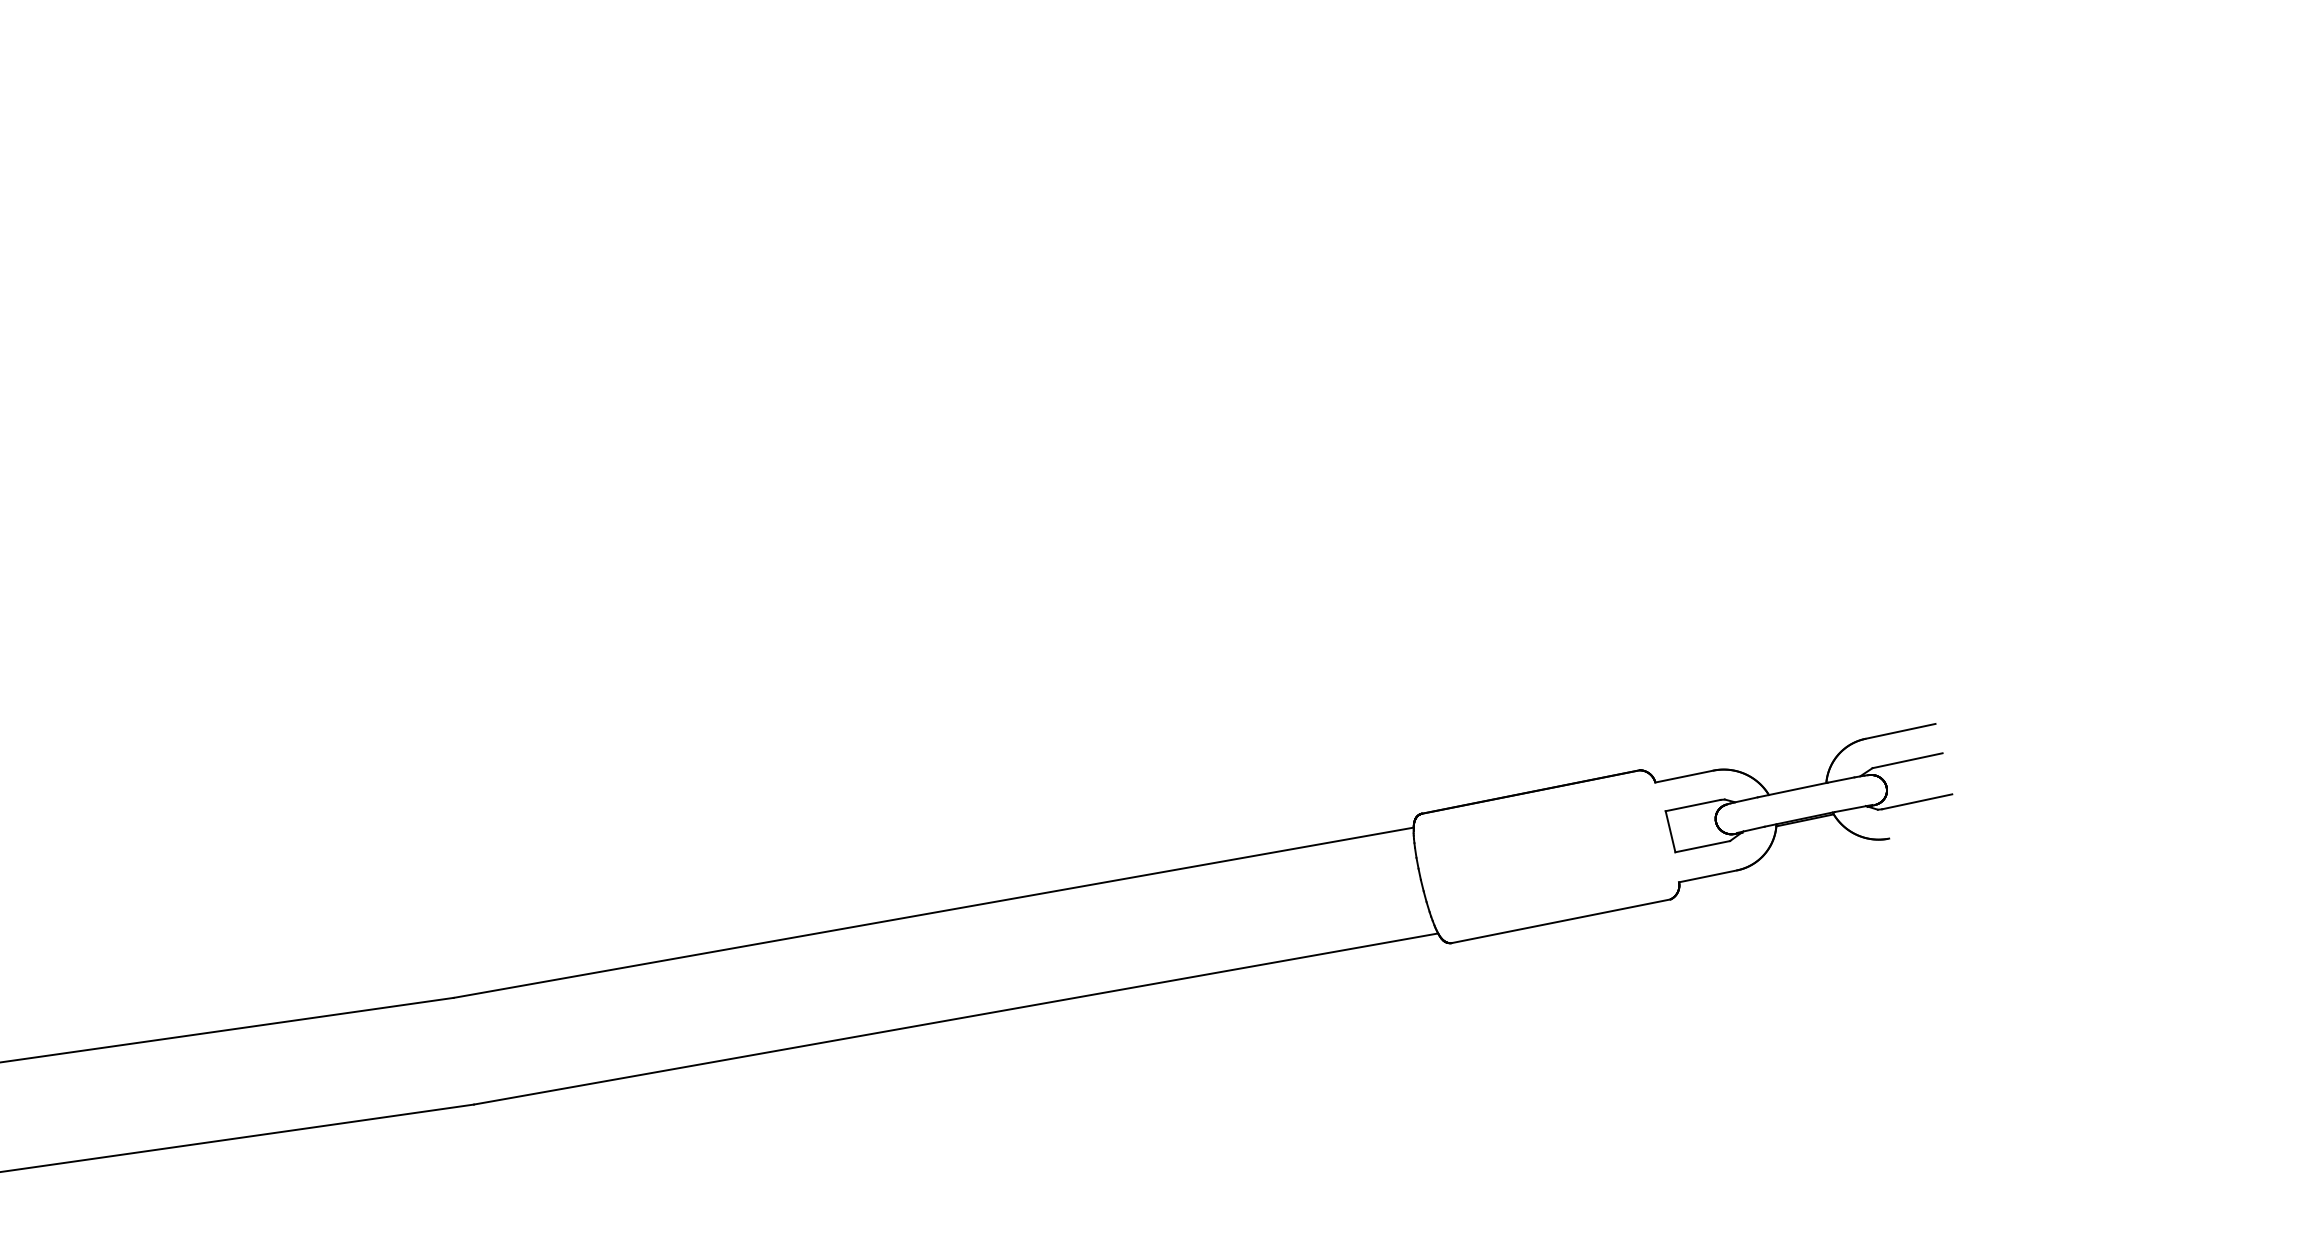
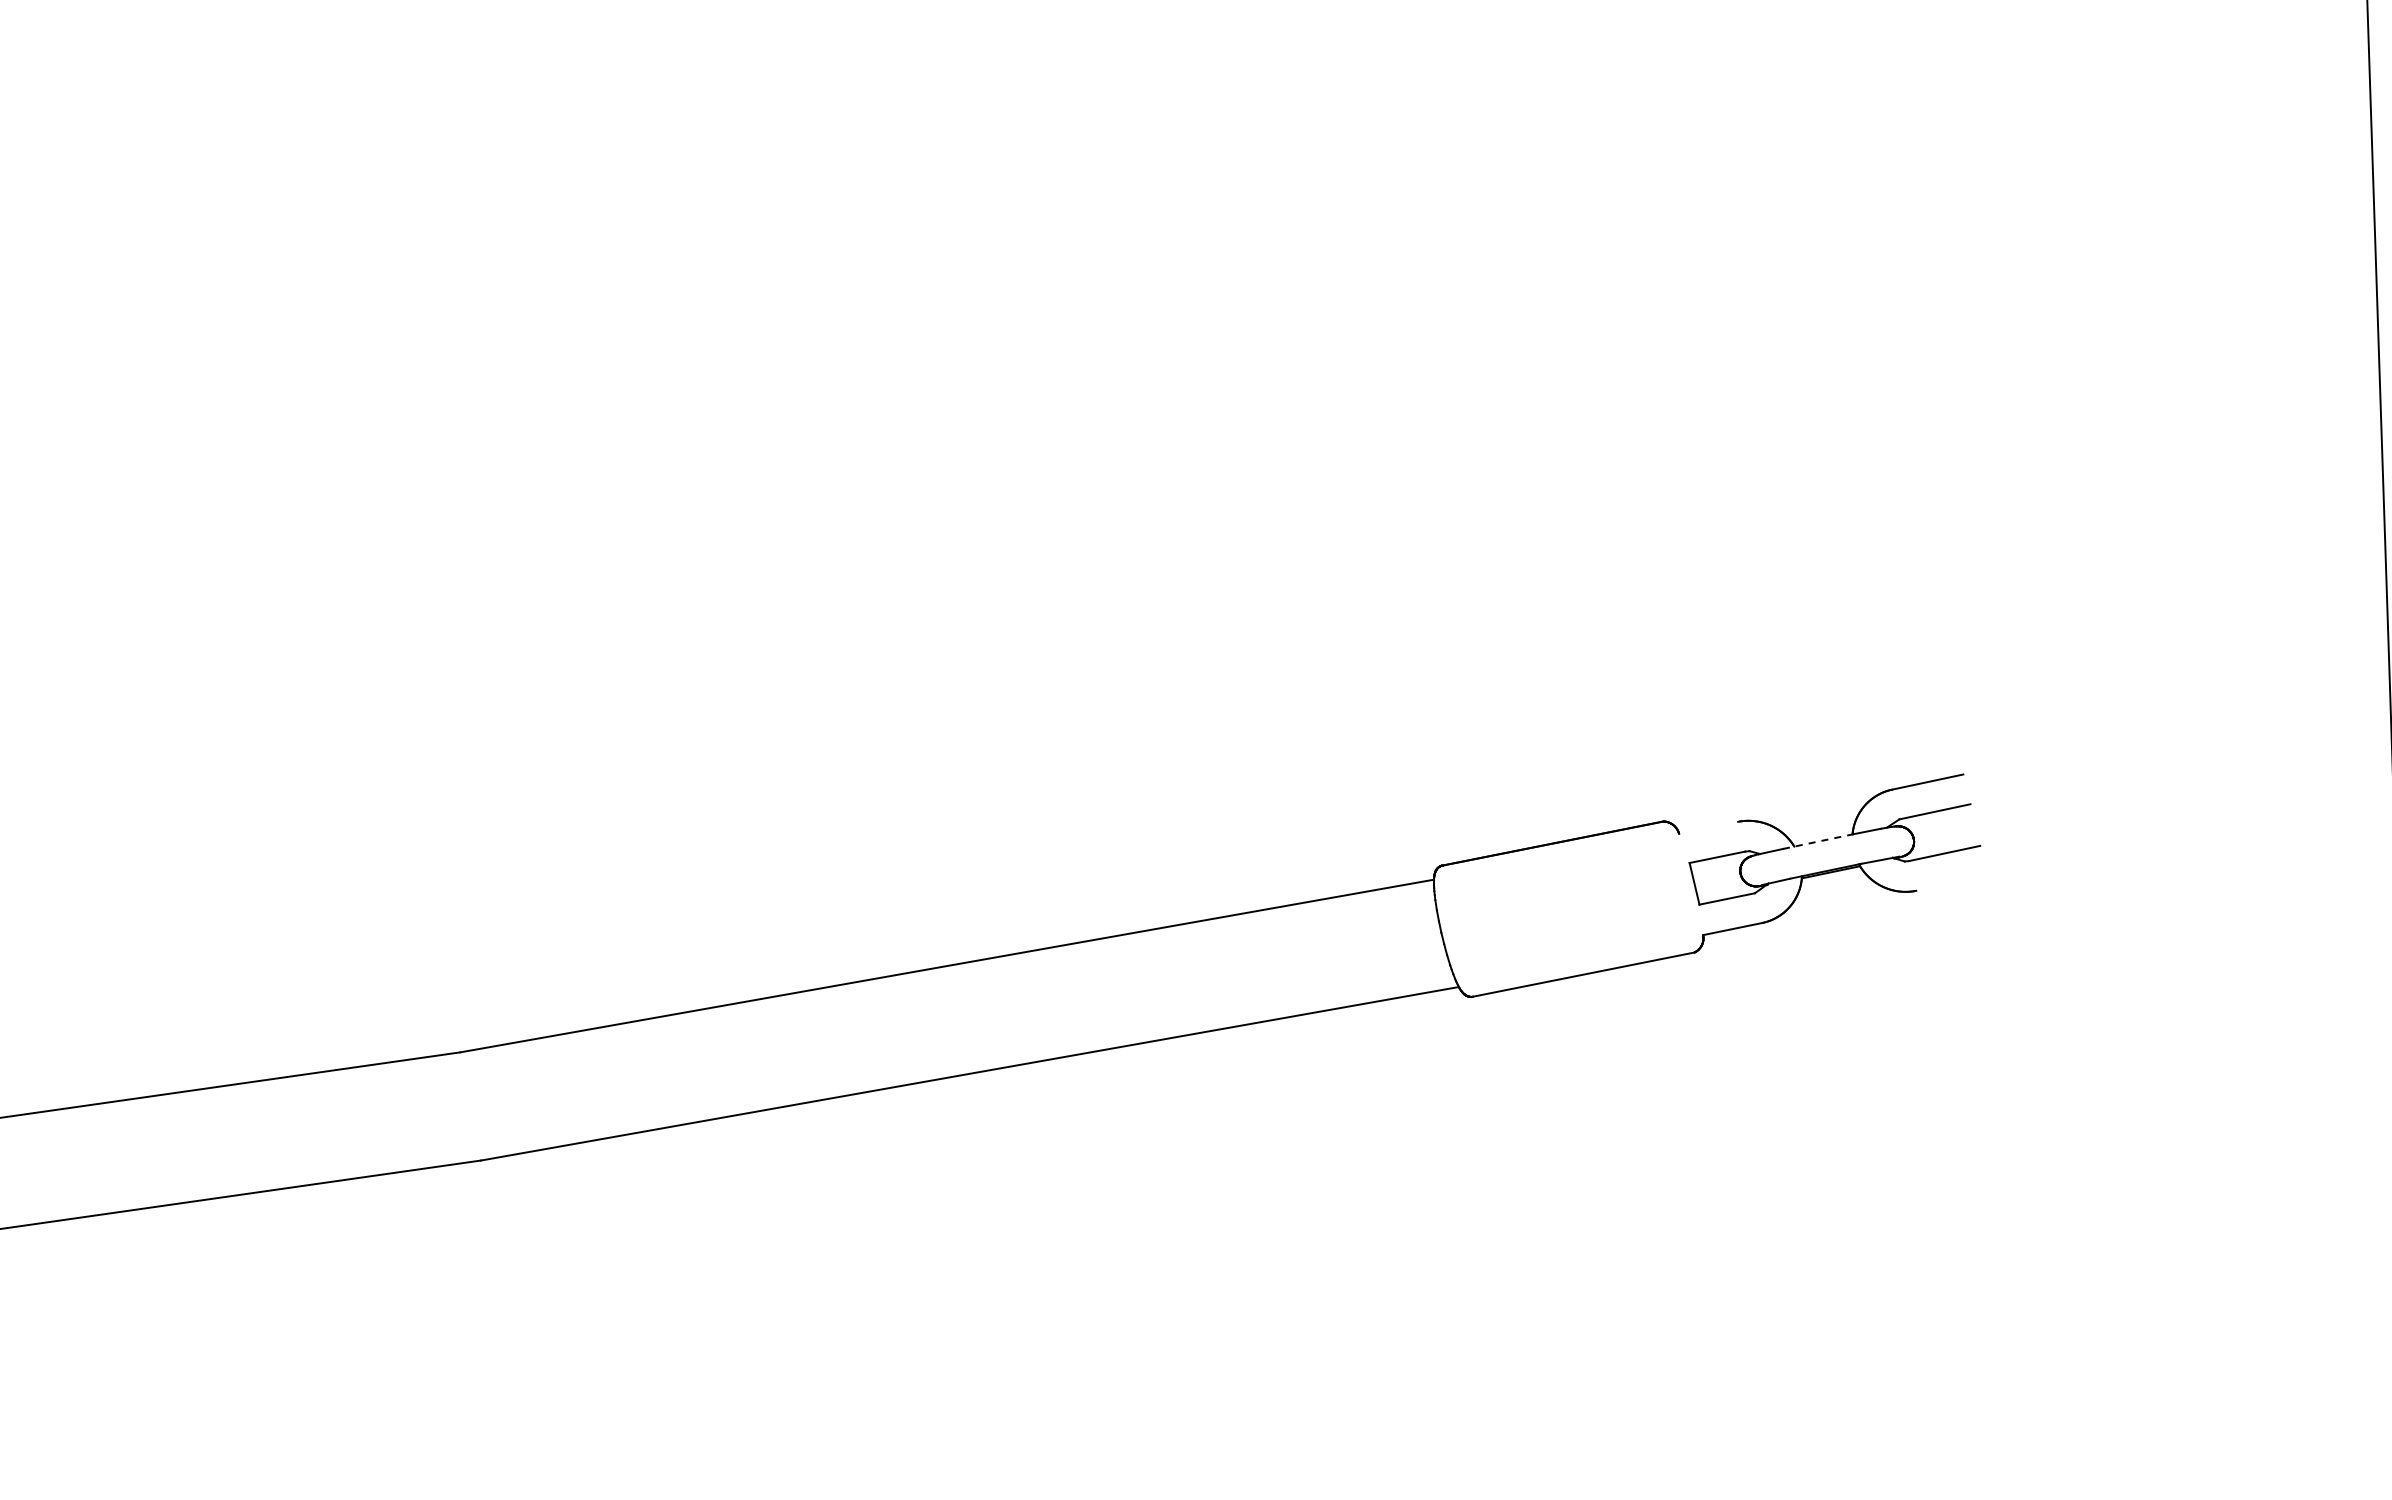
line: (1684, 776) -> (1708, 827), removed
line: (1793, 789) -> (1819, 841), solid -> dashed

